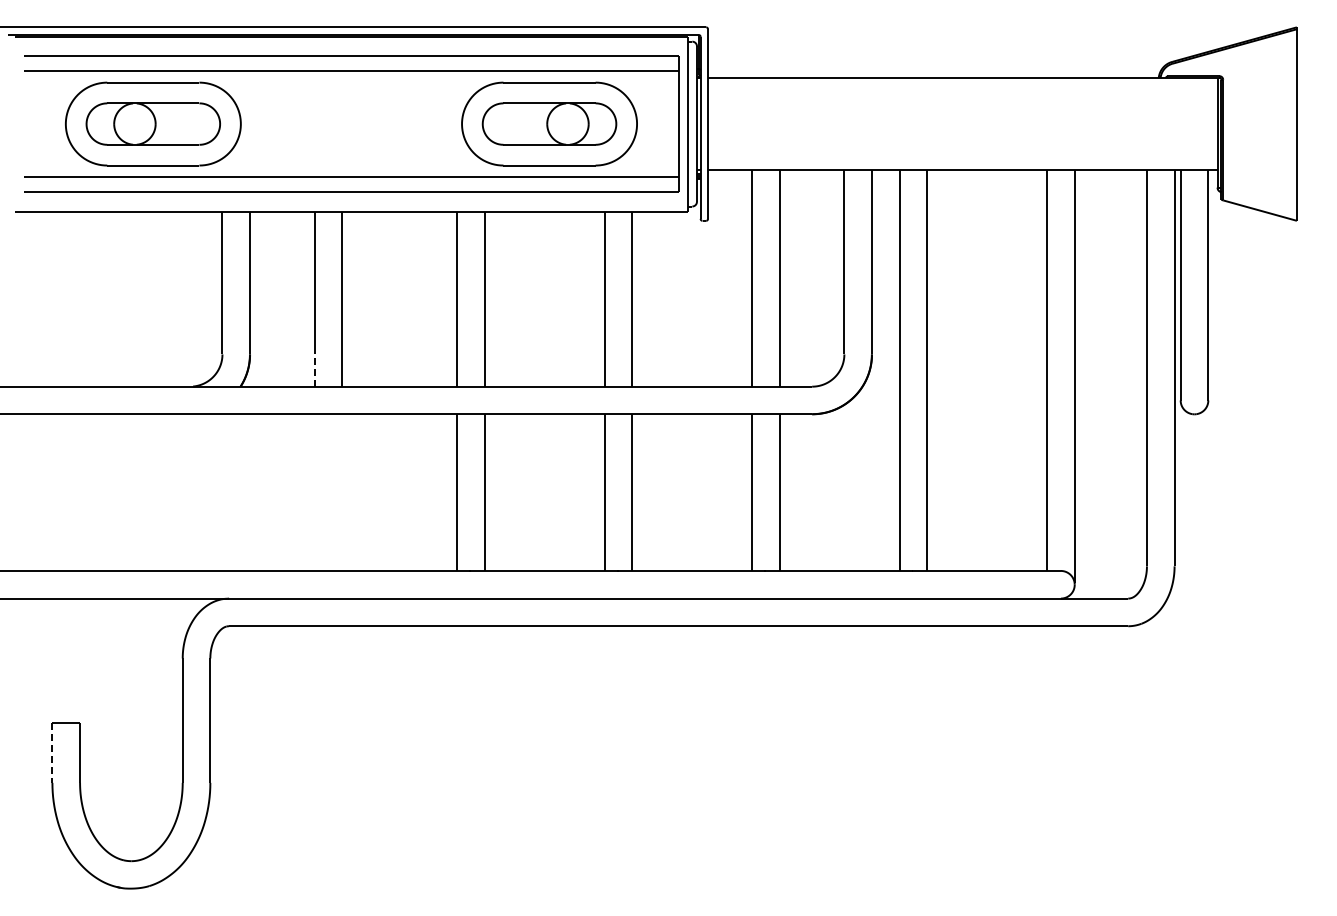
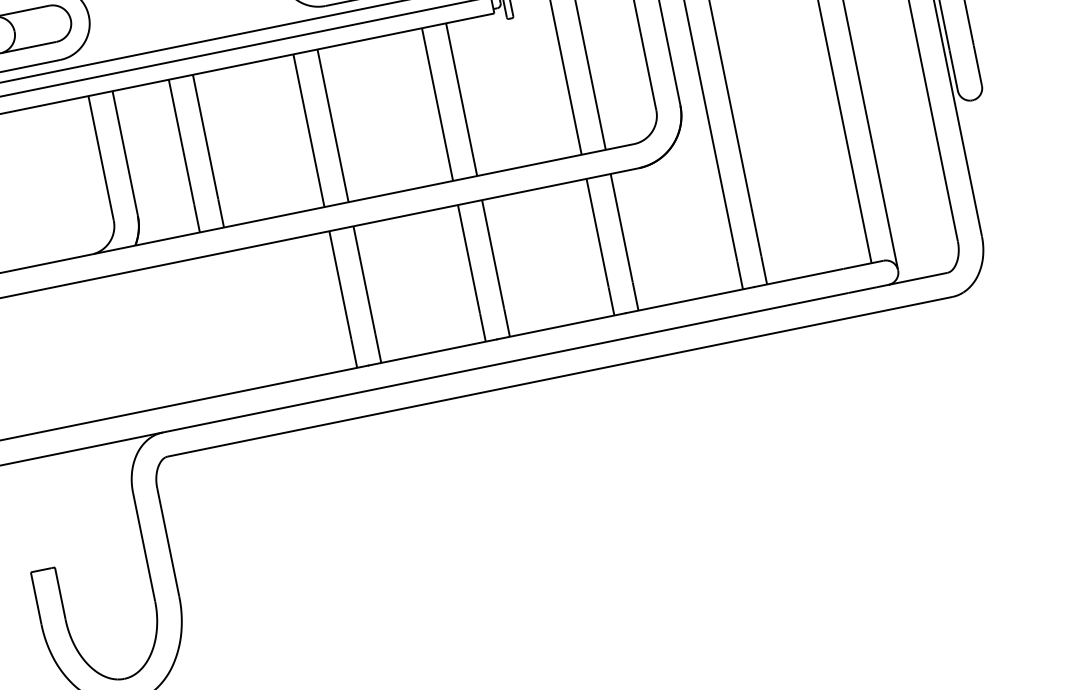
line: (314, 370) -> (196, 218), dashed -> solid
line: (52, 752) -> (36, 598), dashed -> solid

